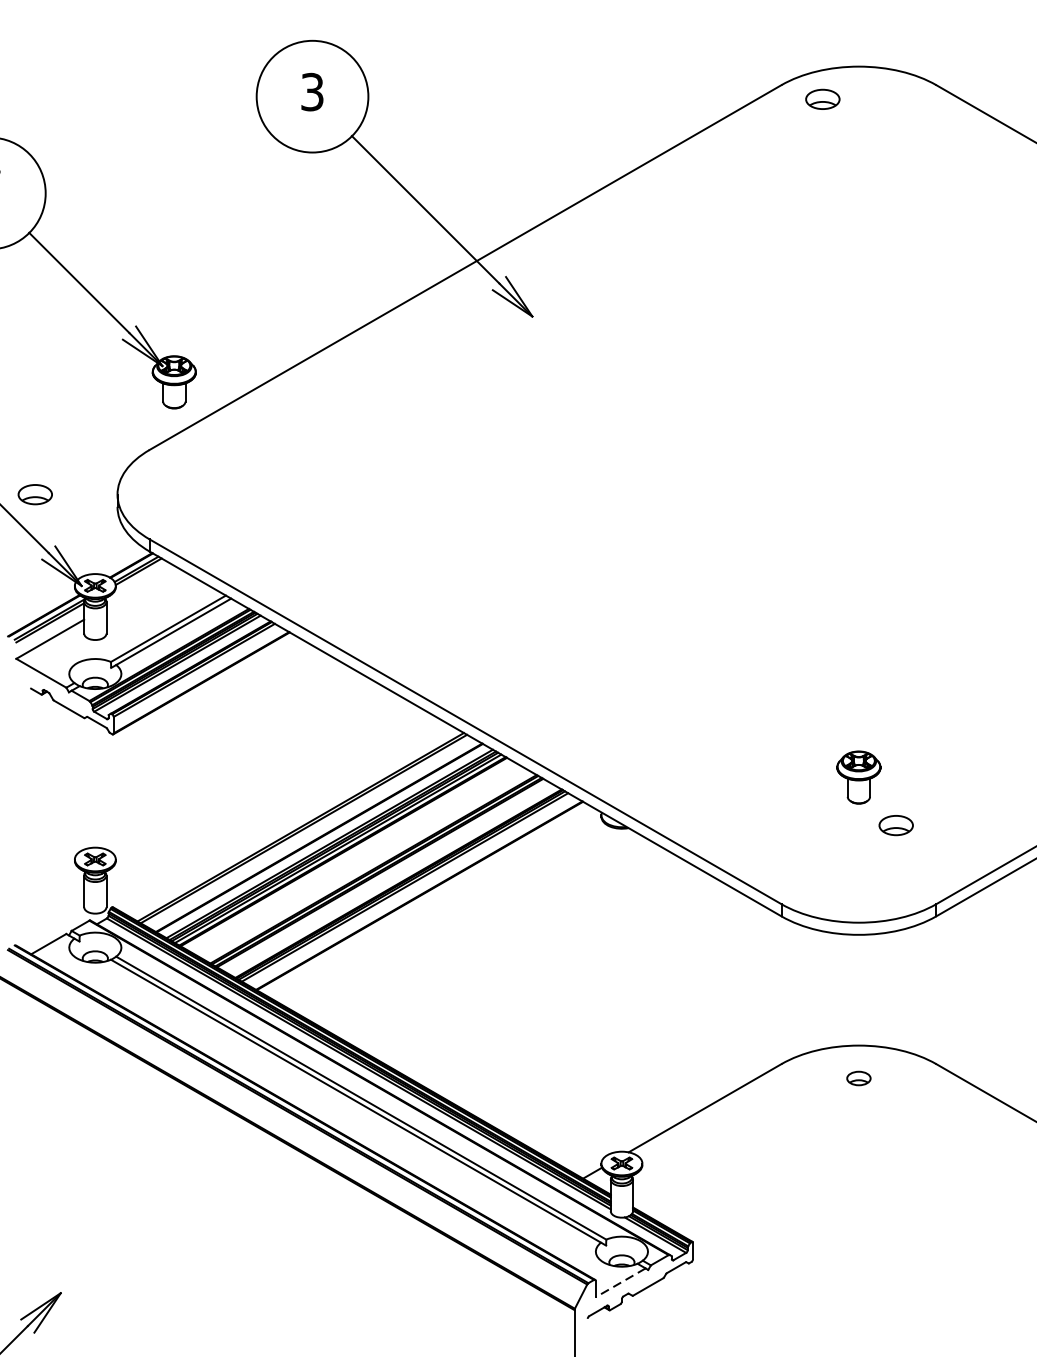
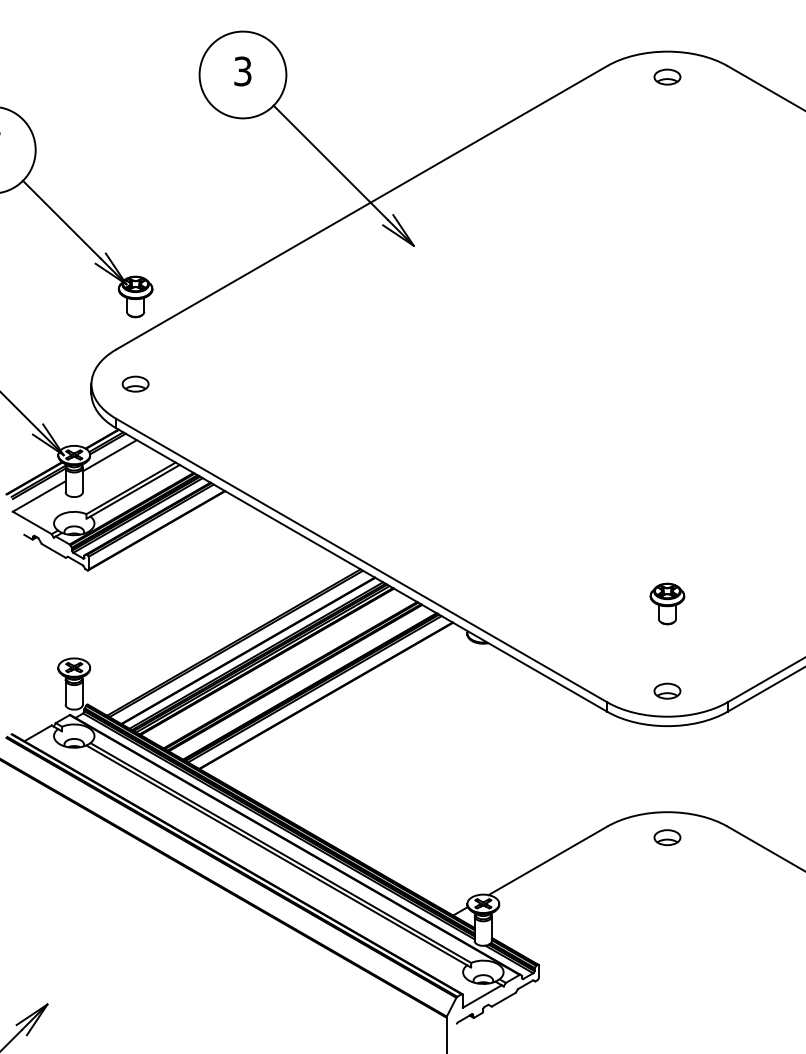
part: (822, 98) -> (667, 76), moved
part: (35, 493) -> (135, 383), moved
line: (140, 586) -> (109, 455), added
part: (896, 824) -> (667, 690), moved
part: (858, 1078) -> (667, 837), size x1.43
line: (619, 1282) -> (481, 996), dashed -> solid

